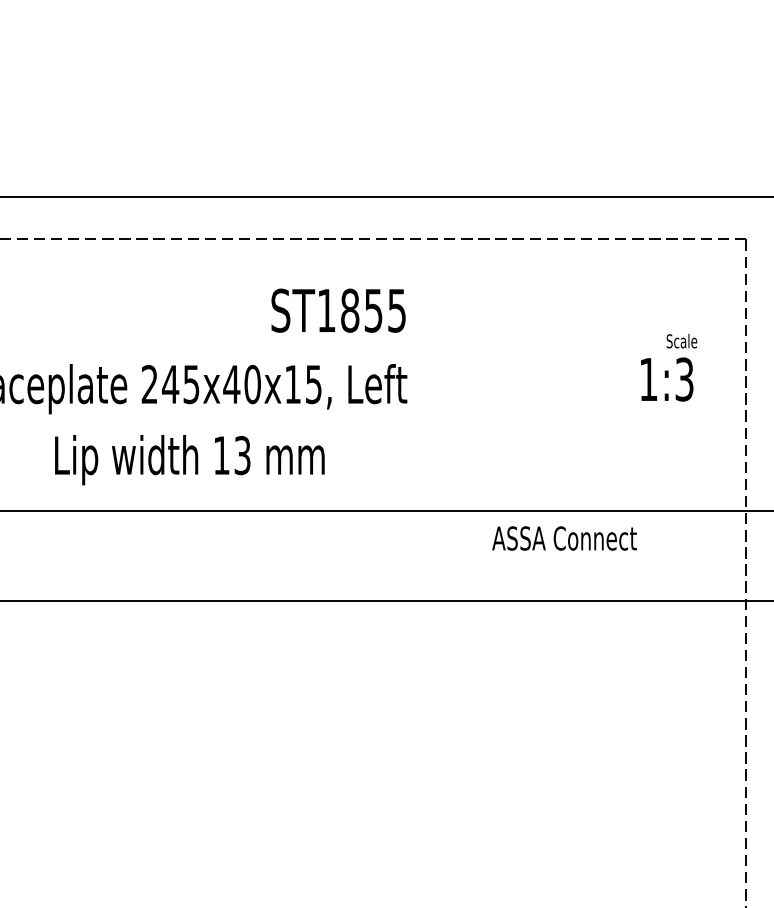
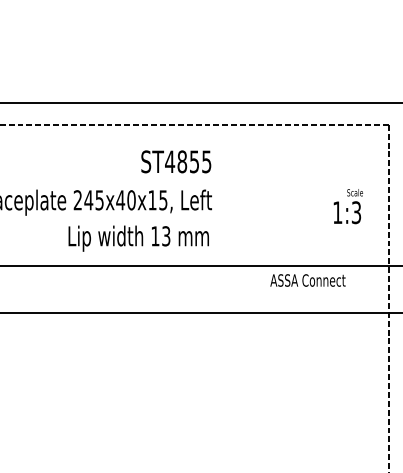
text: (327, 310) -> (170, 161), ST1855 -> ST4855
text: (667, 367) -> (347, 206), moved
text: (189, 459) -> (138, 238), moved
text: (563, 538) -> (307, 280), moved

